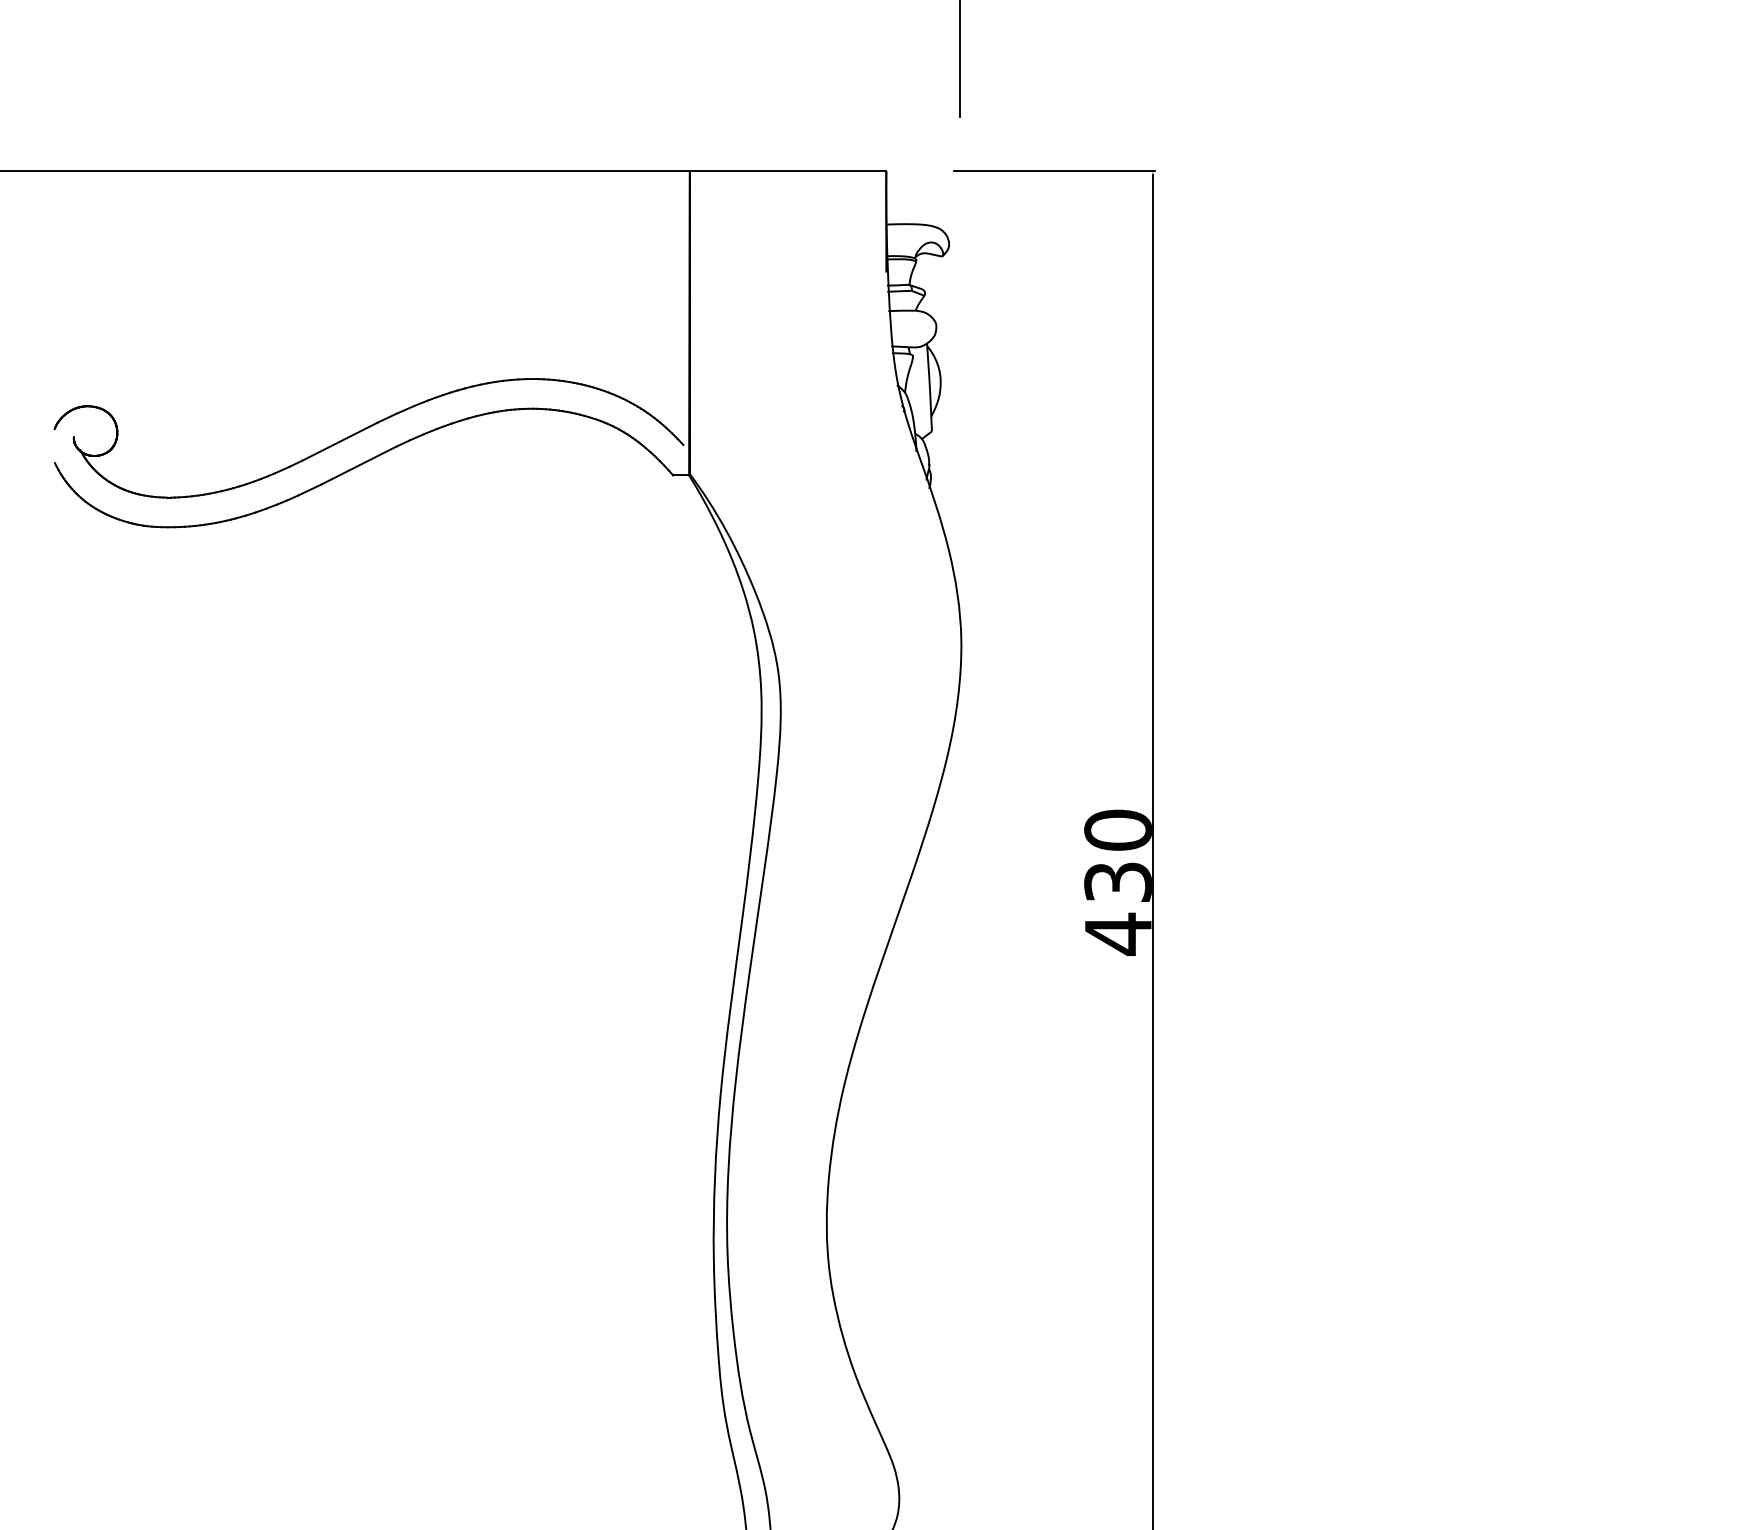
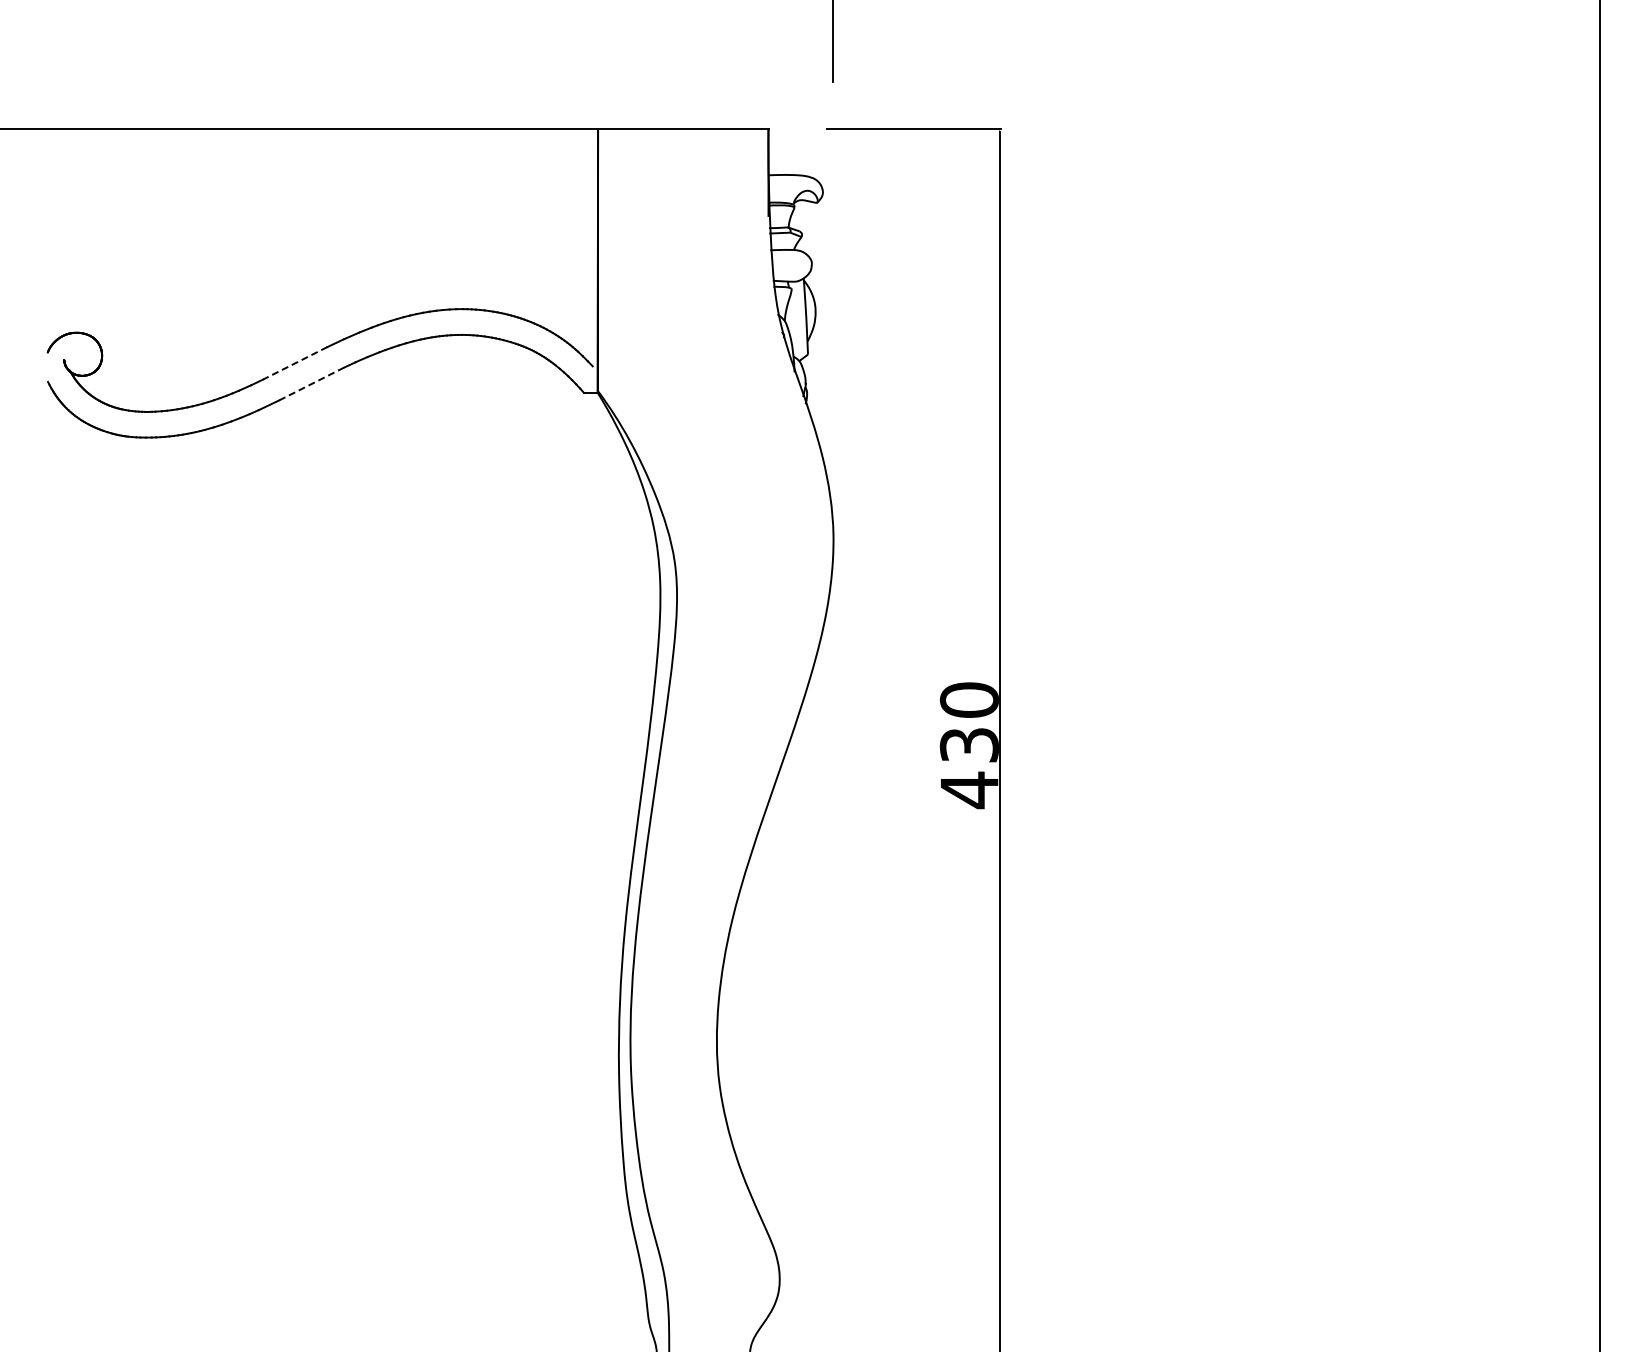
line: (339, 441) -> (294, 363), solid -> dashed
line: (358, 464) -> (311, 383), solid -> dashed

